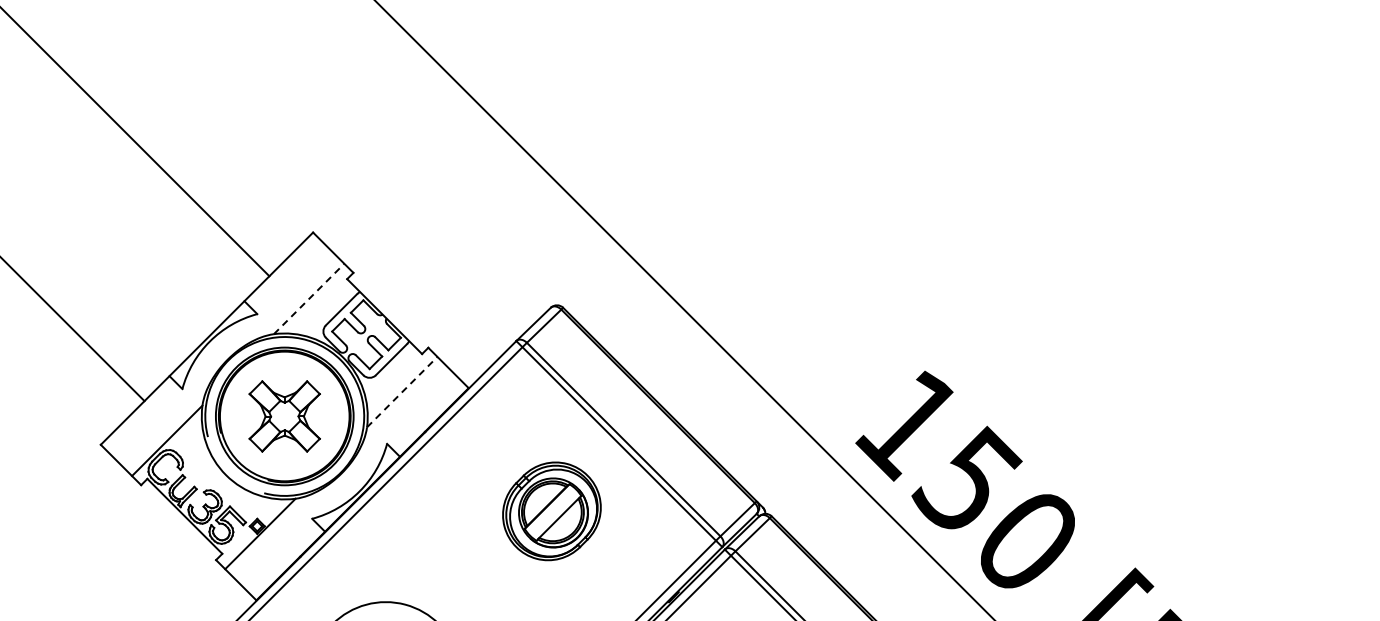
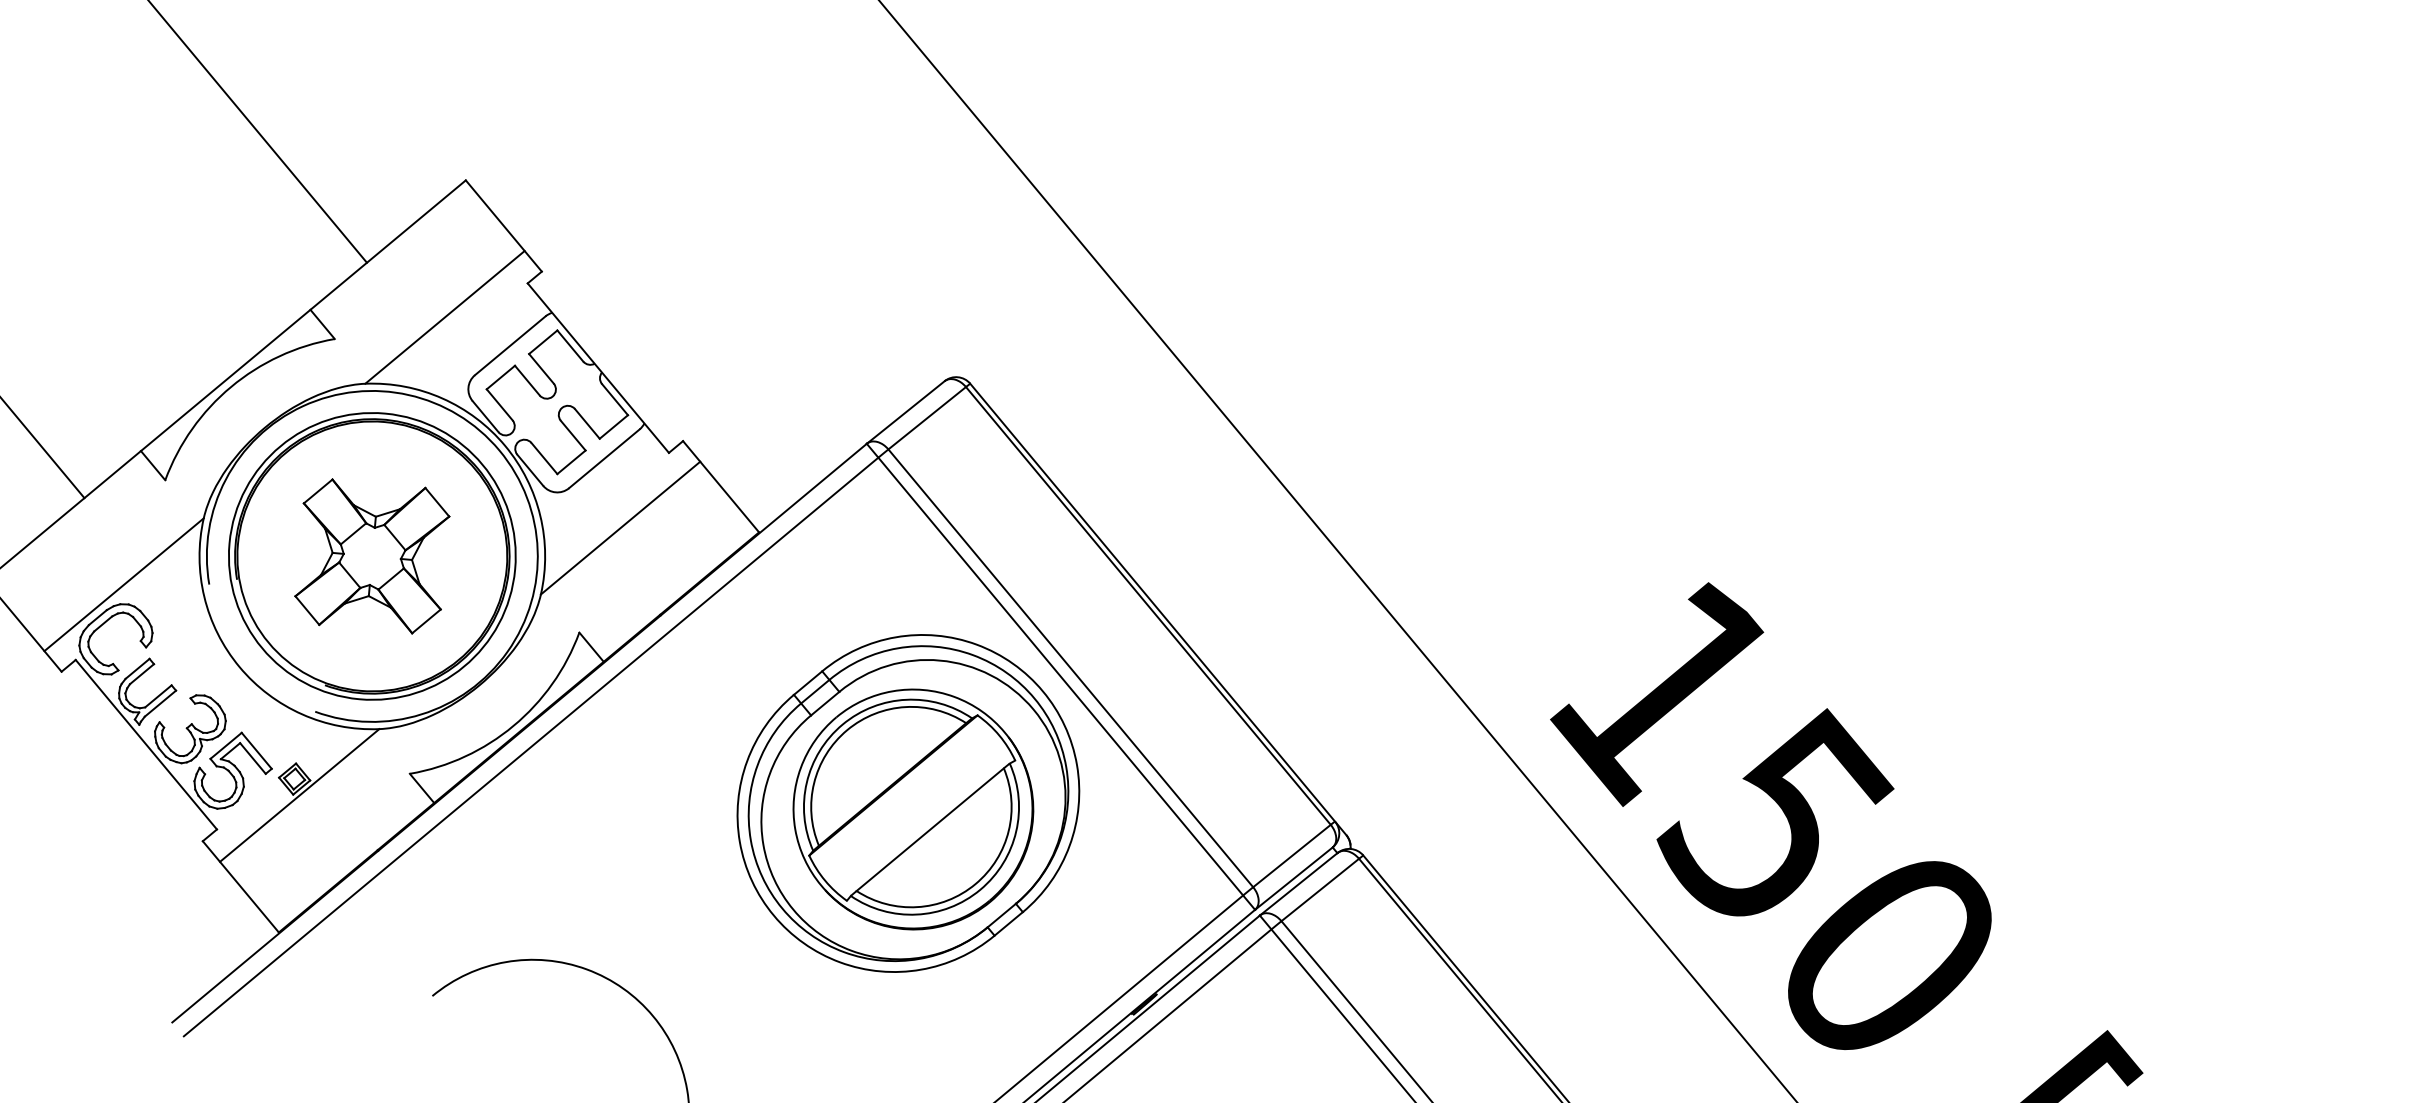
line: (309, 298) -> (445, 316), dashed -> solid
line: (402, 392) -> (620, 528), dashed -> solid
part: (551, 511) -> (907, 803), size x1.67

